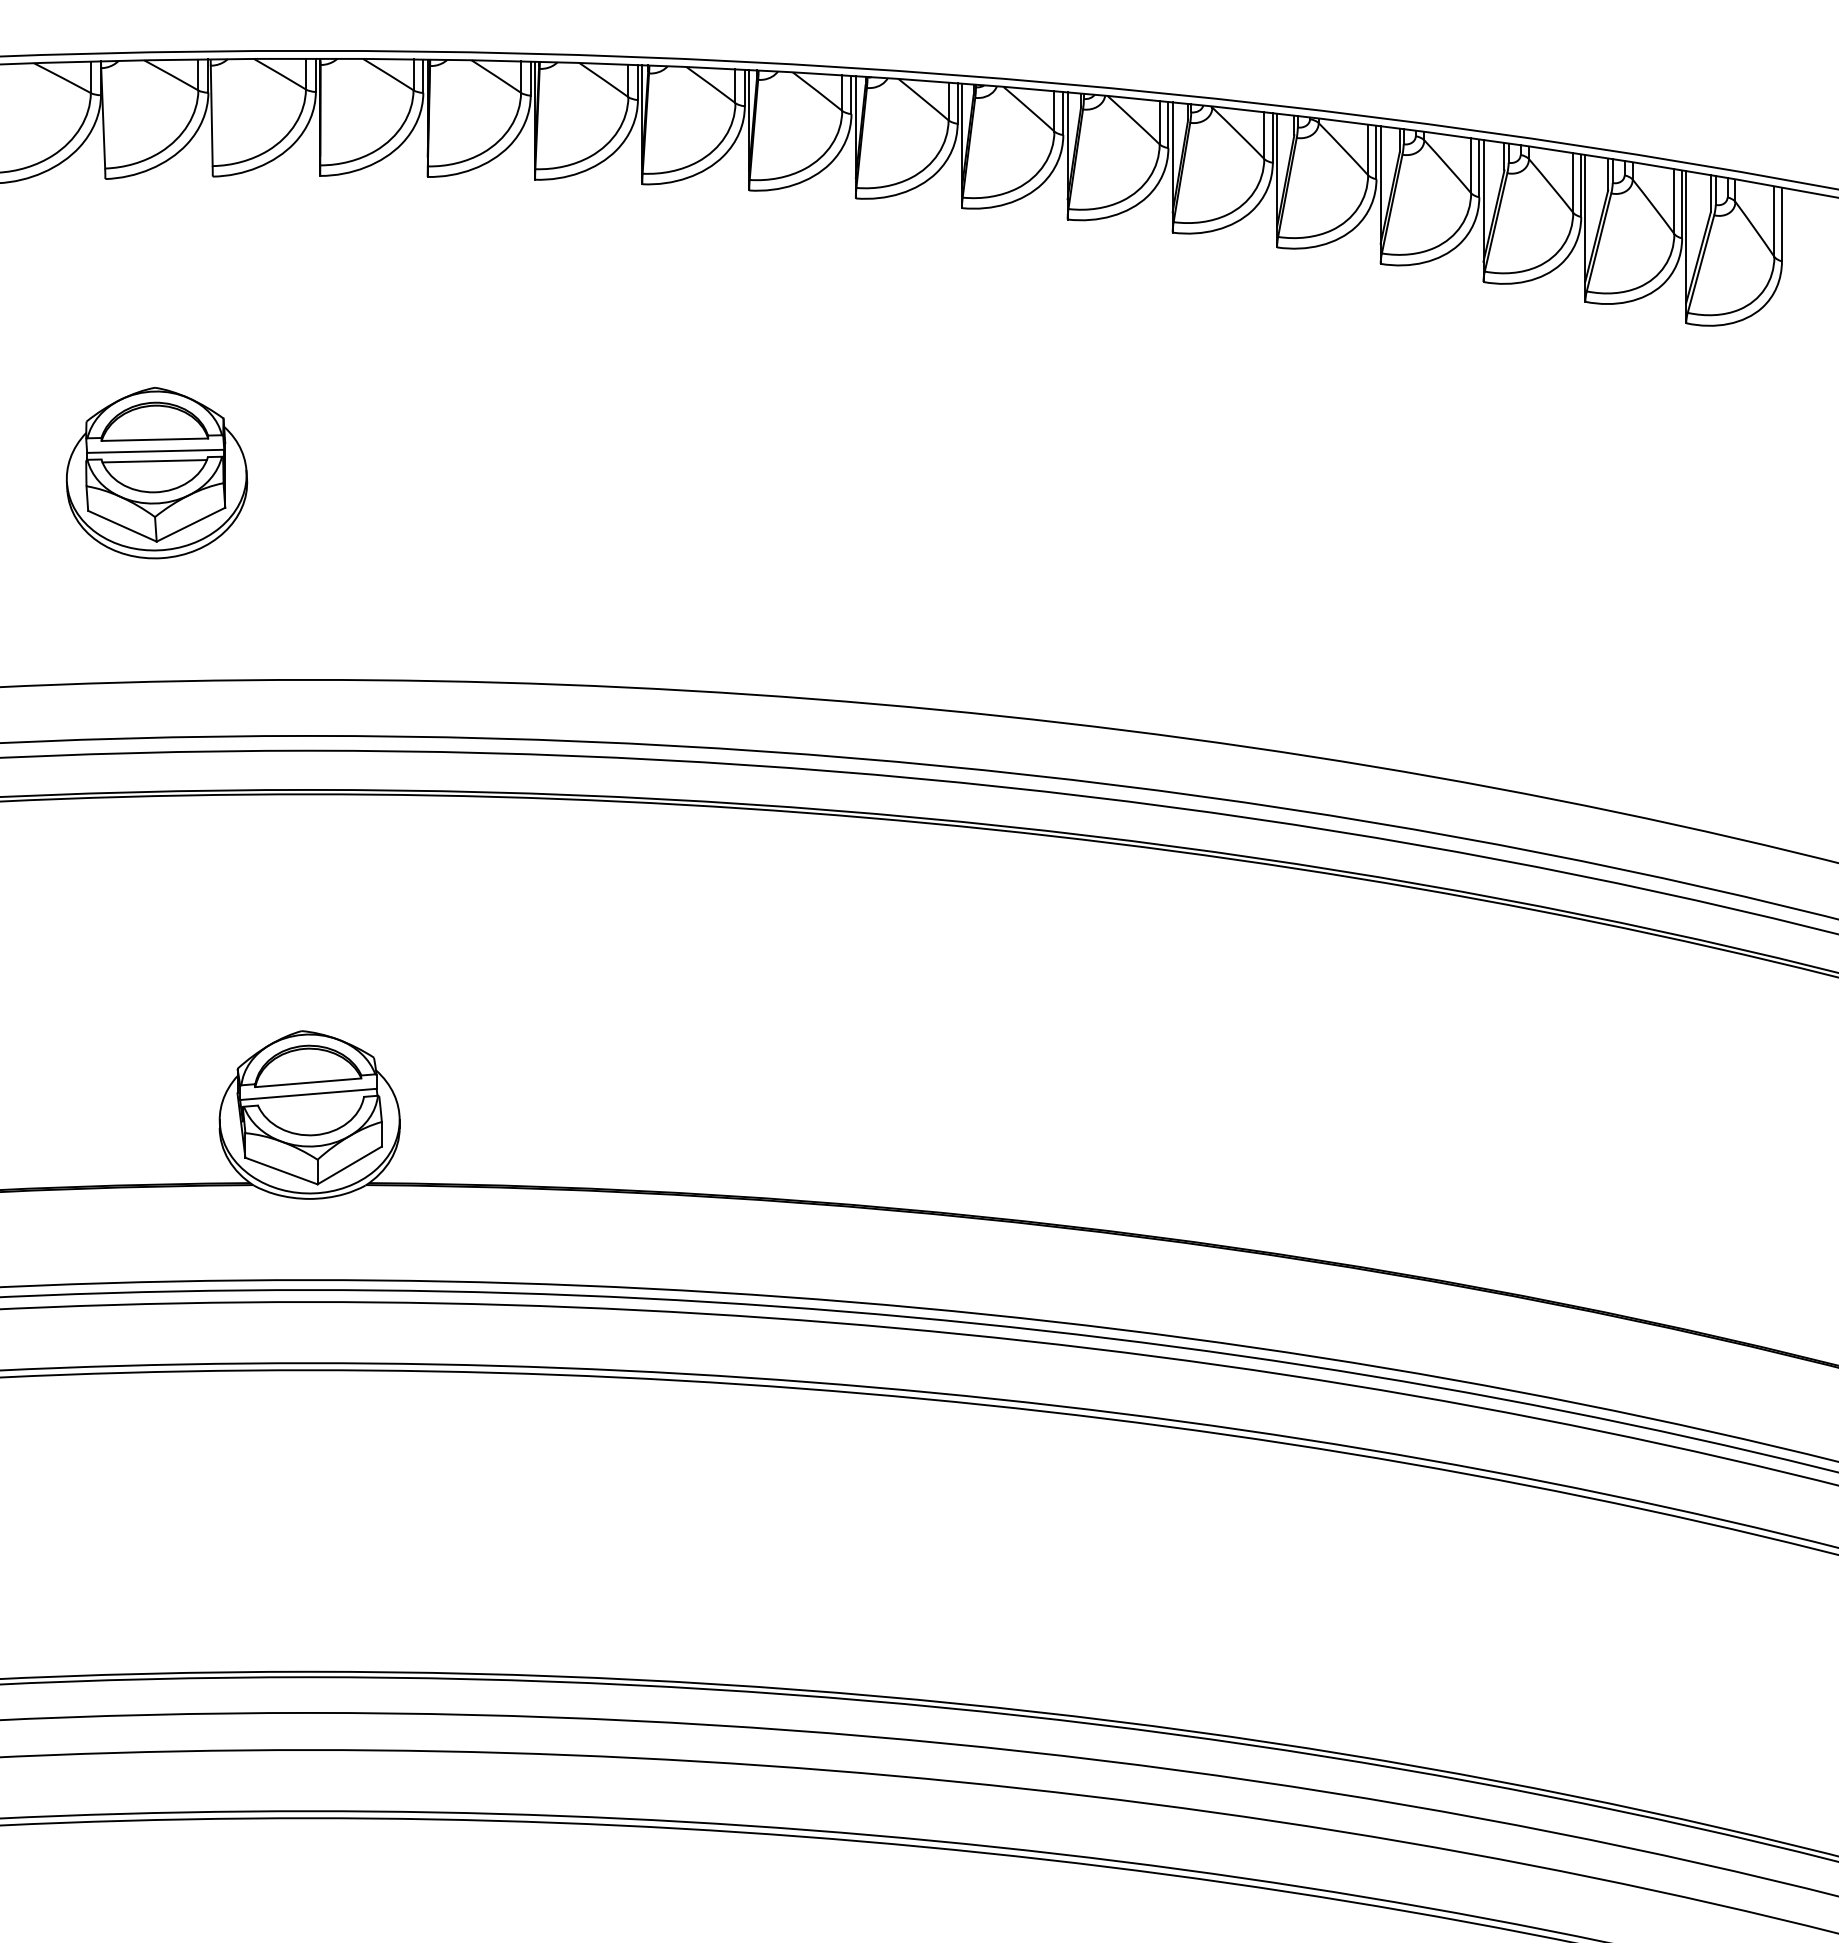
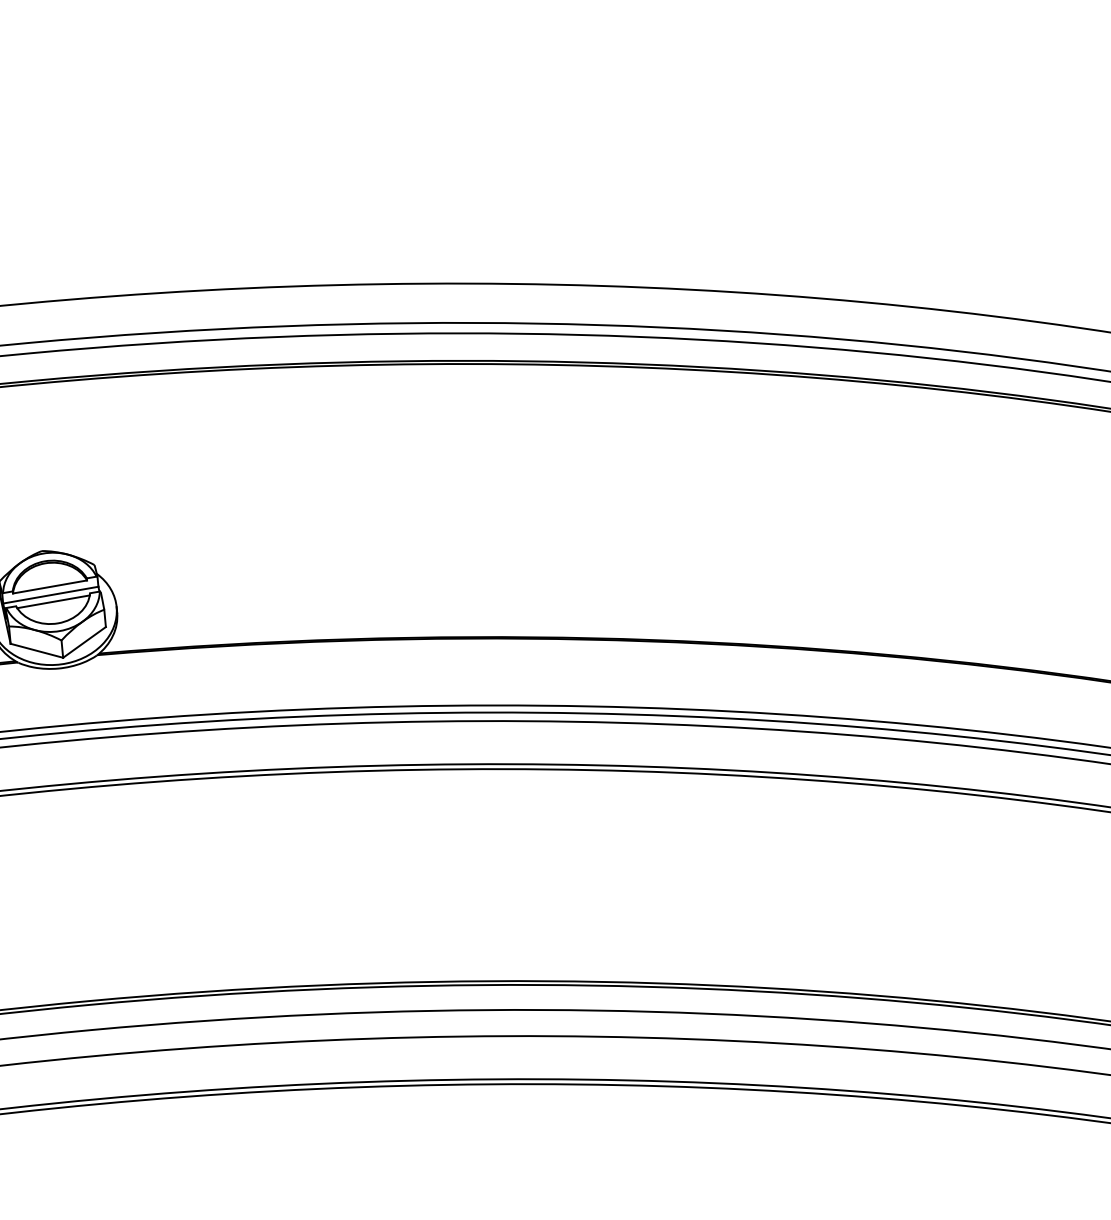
line: (311, 1103) -> (53, 601), added

